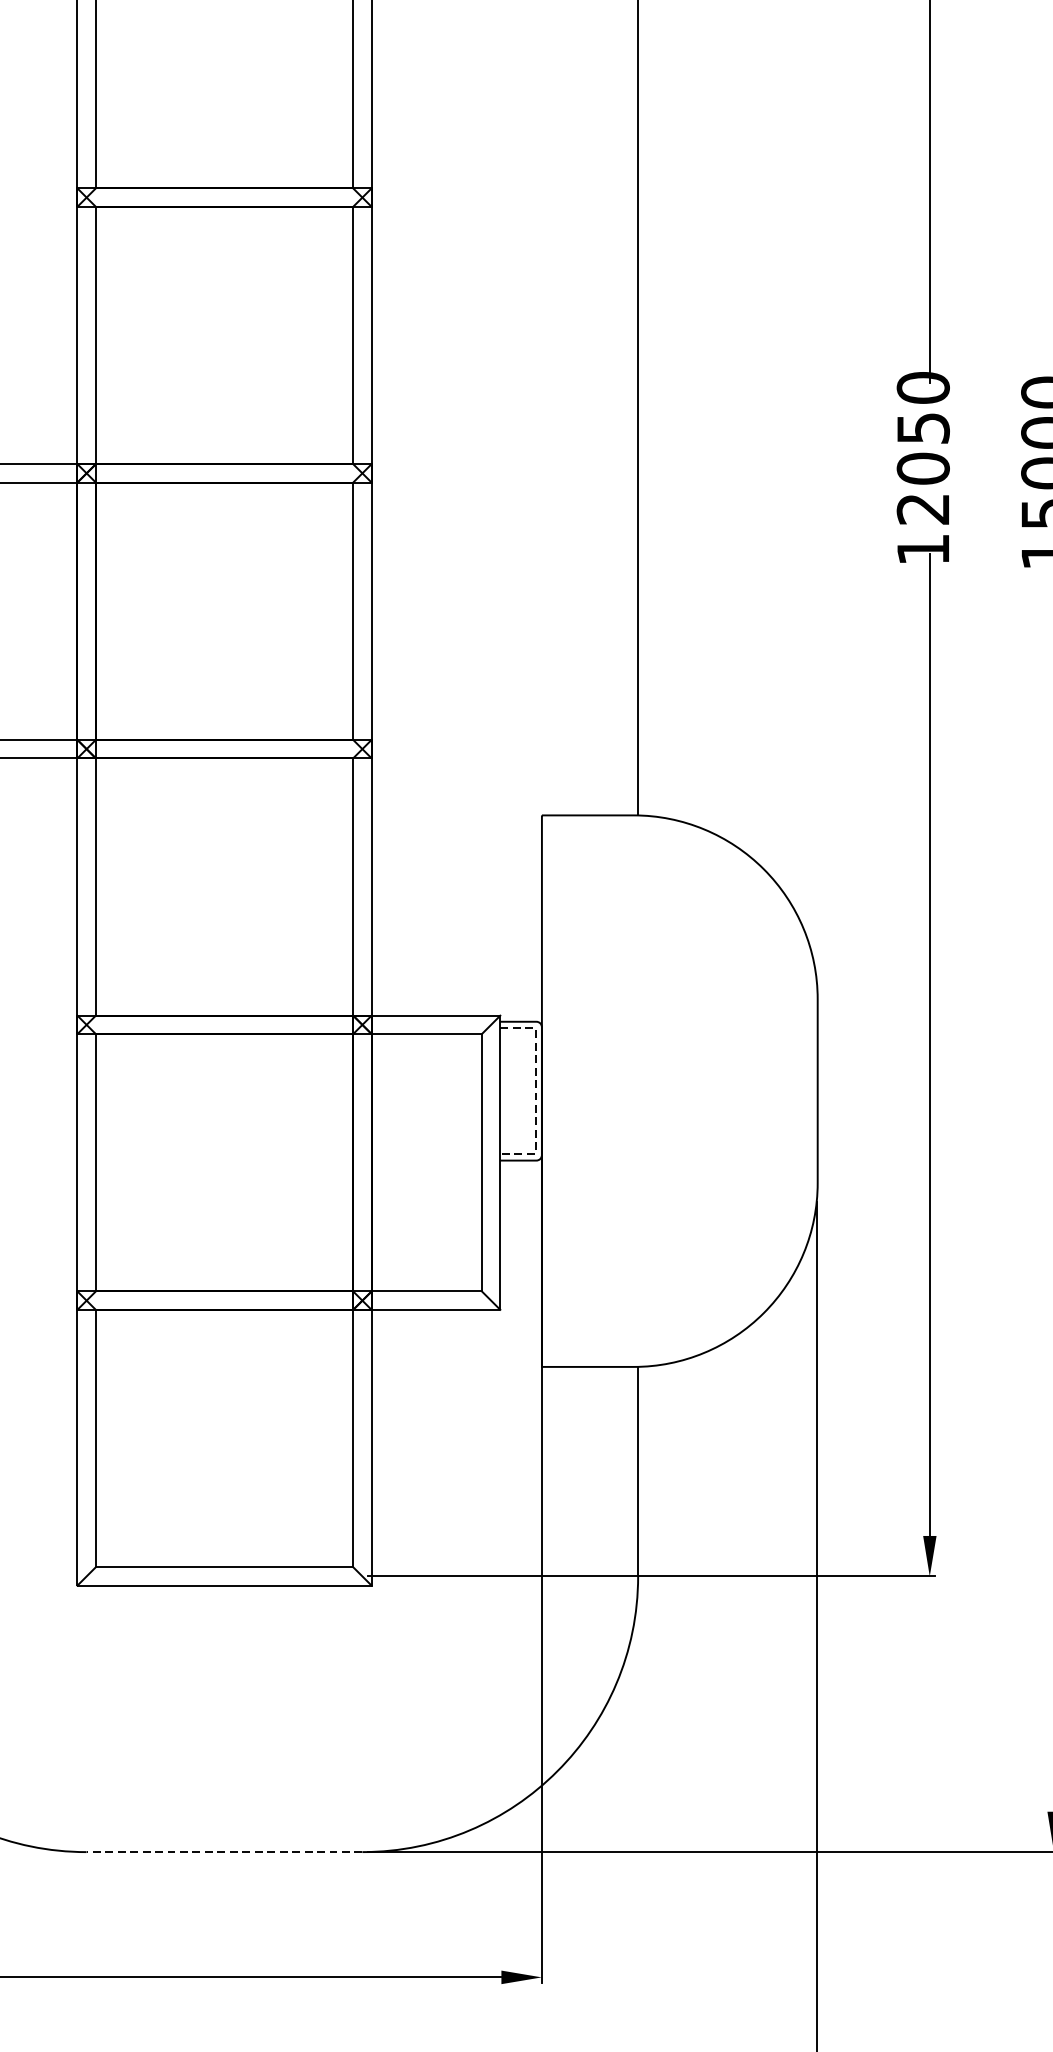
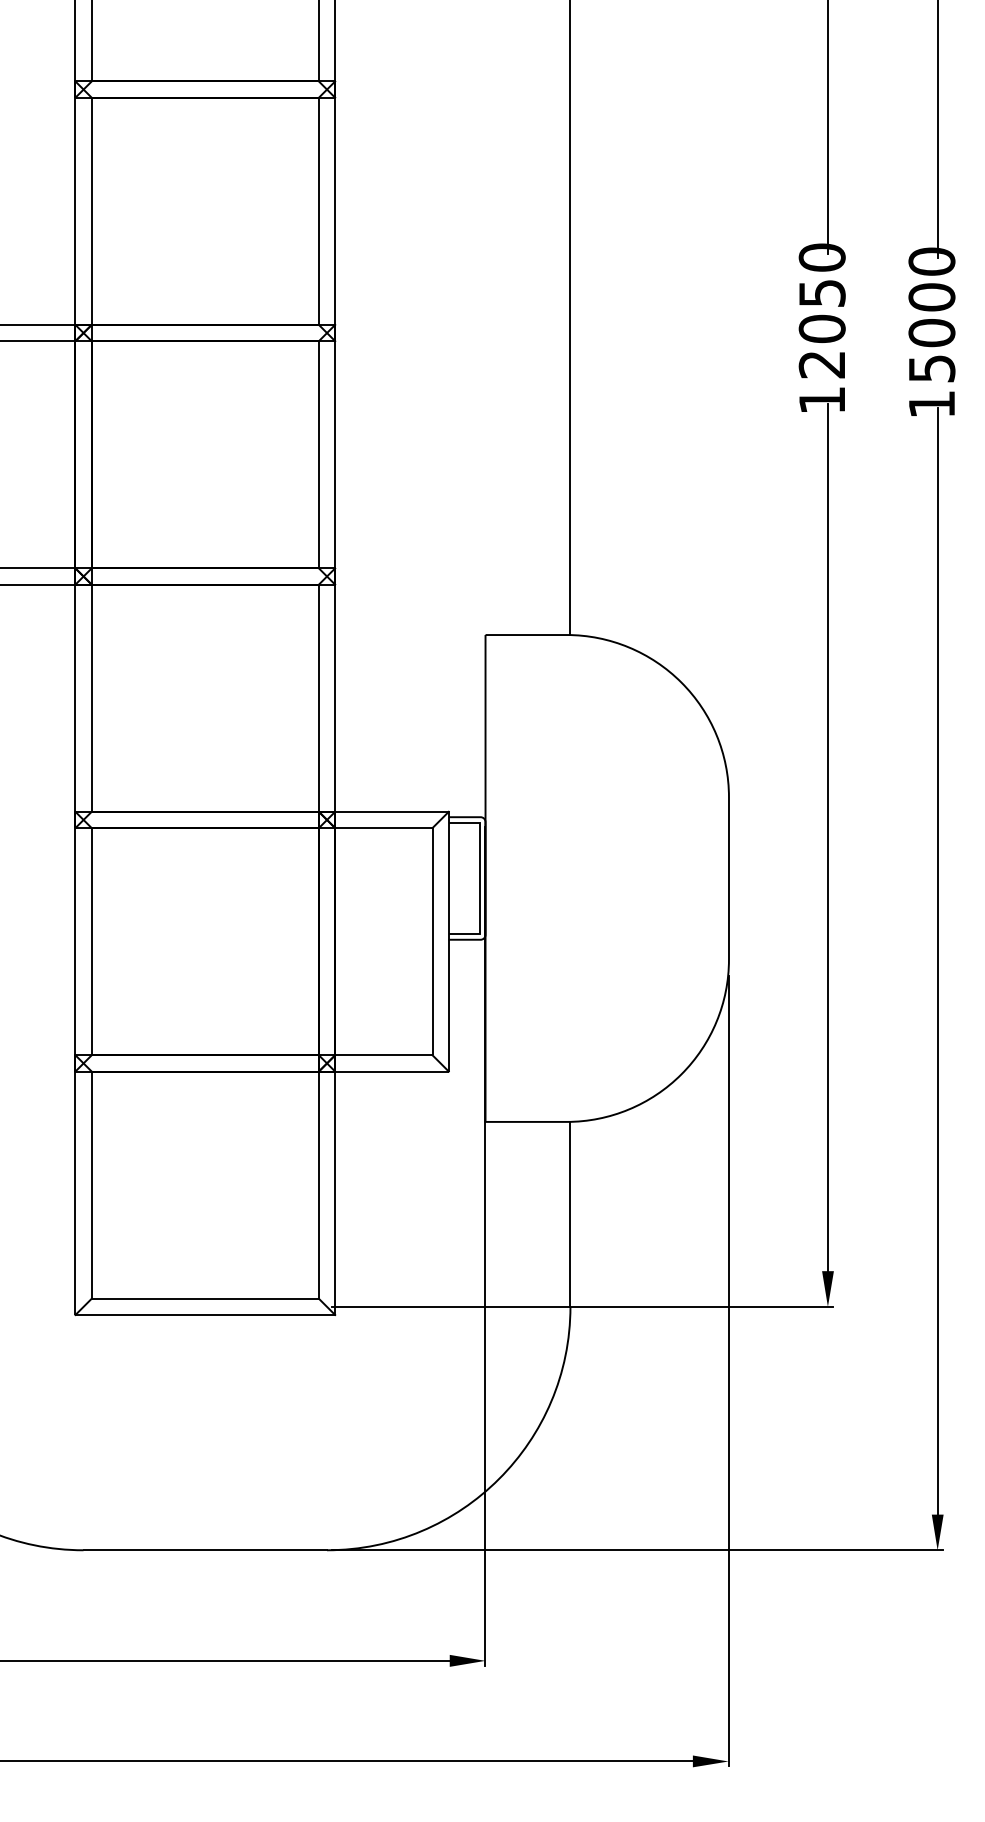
line: (535, 1091) -> (479, 878), dashed -> solid
line: (224, 1852) -> (205, 1550), dashed -> solid

